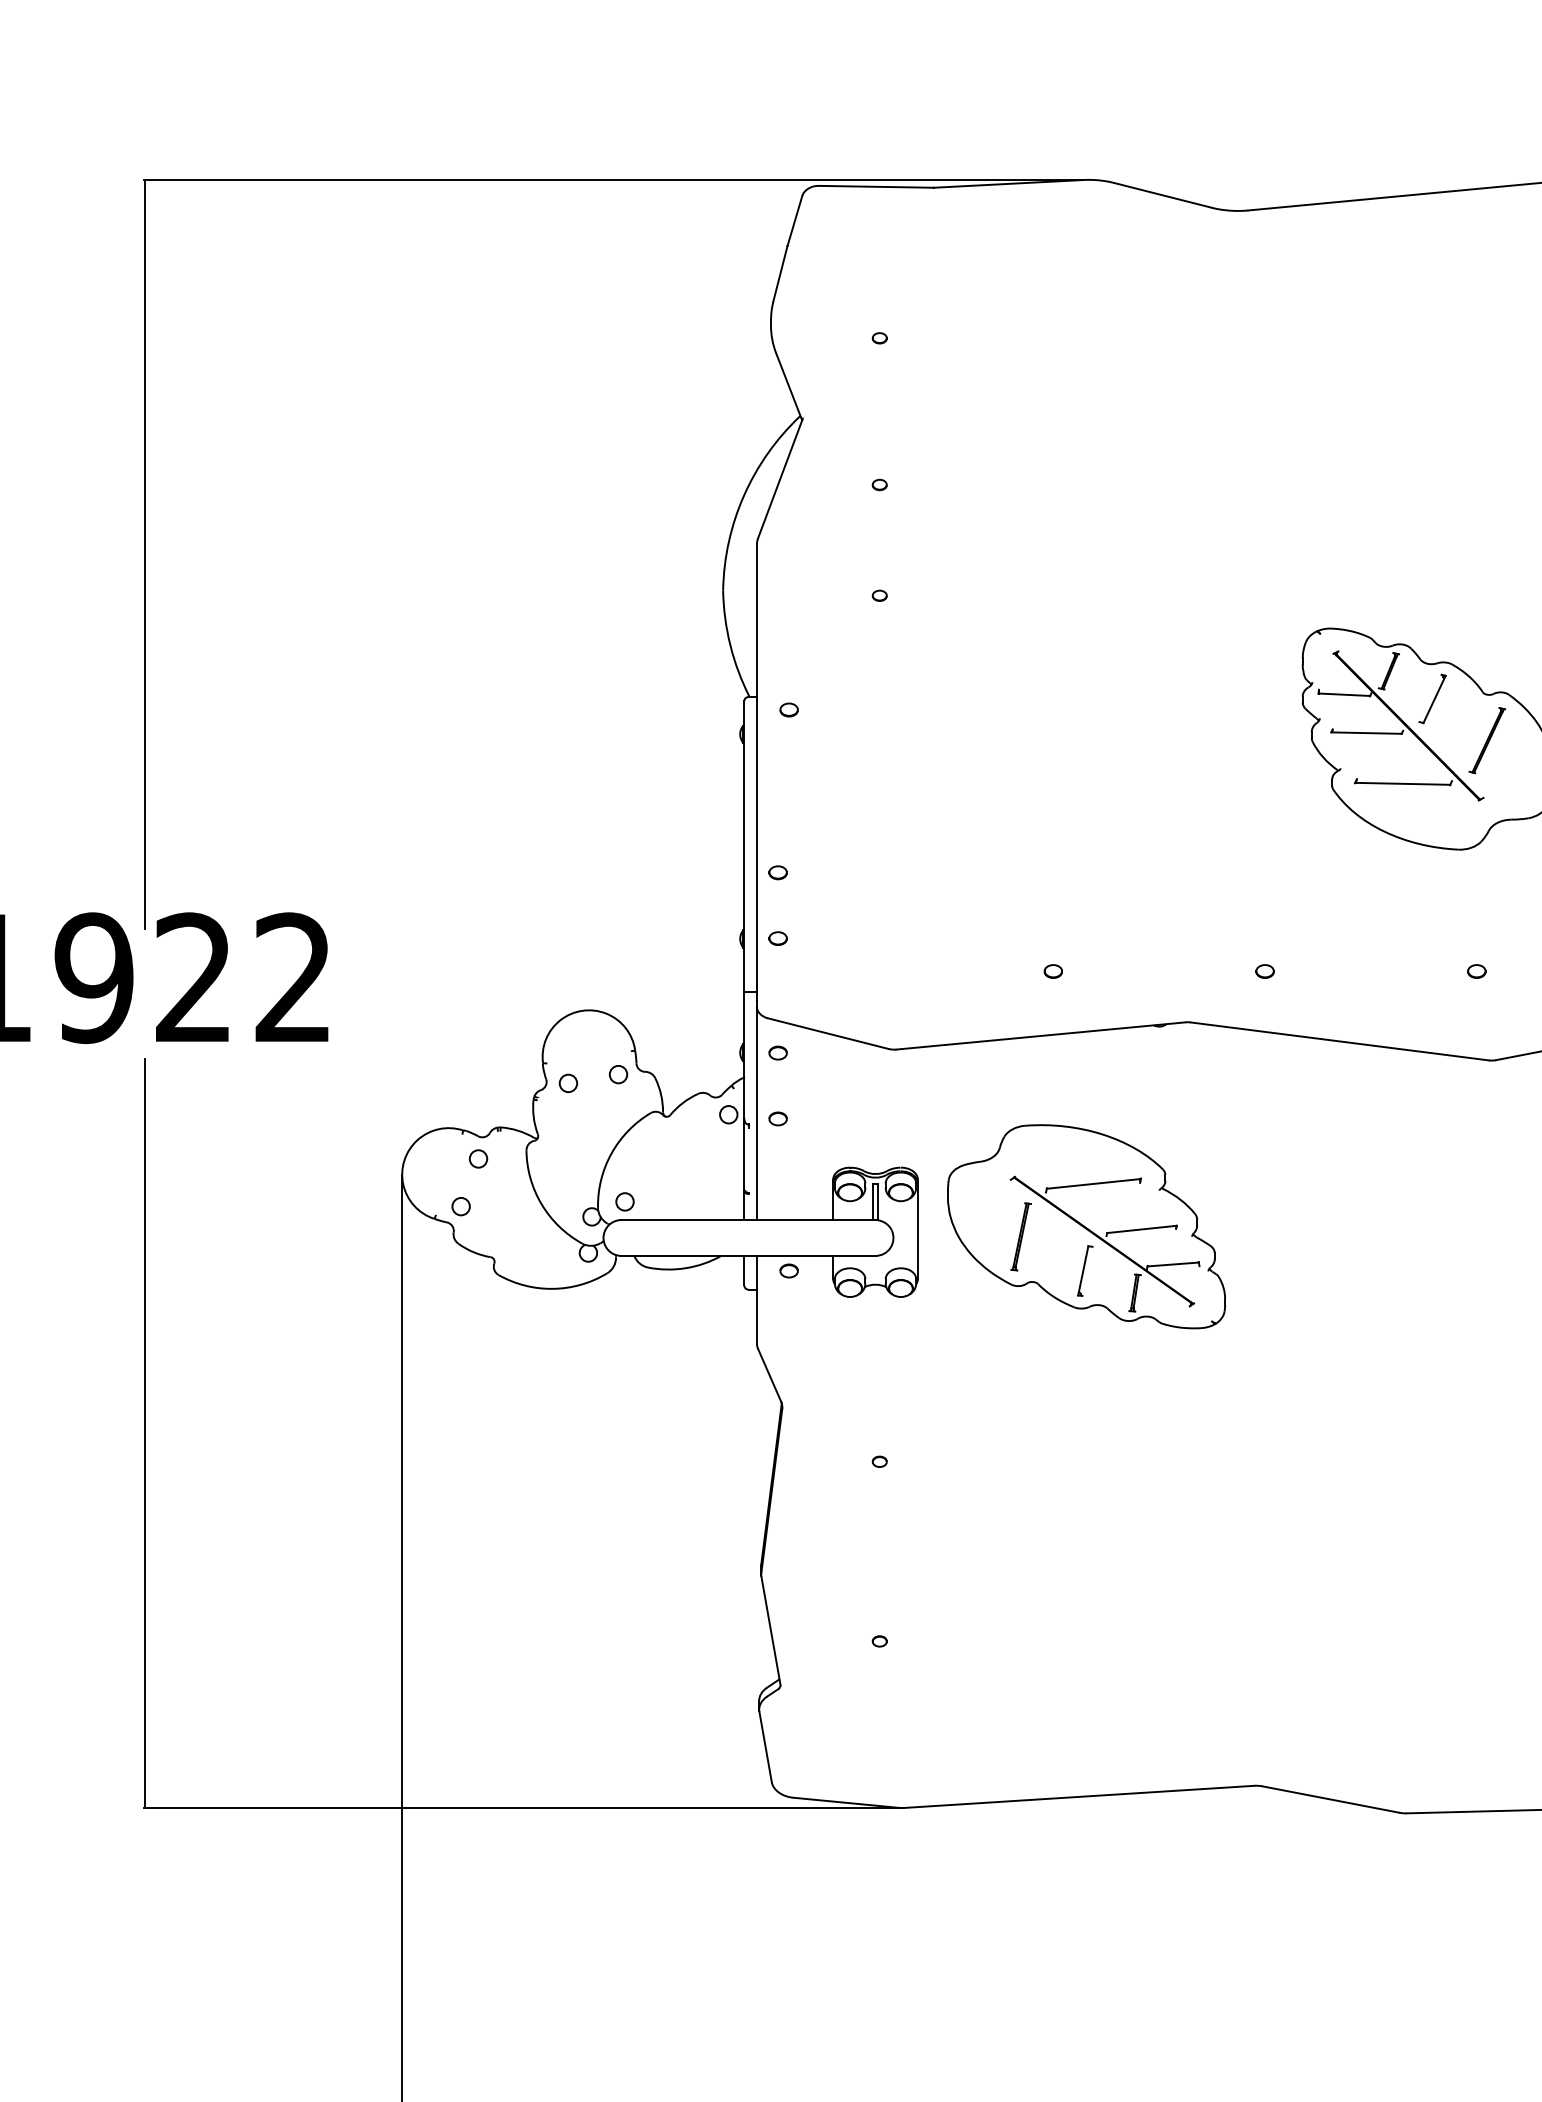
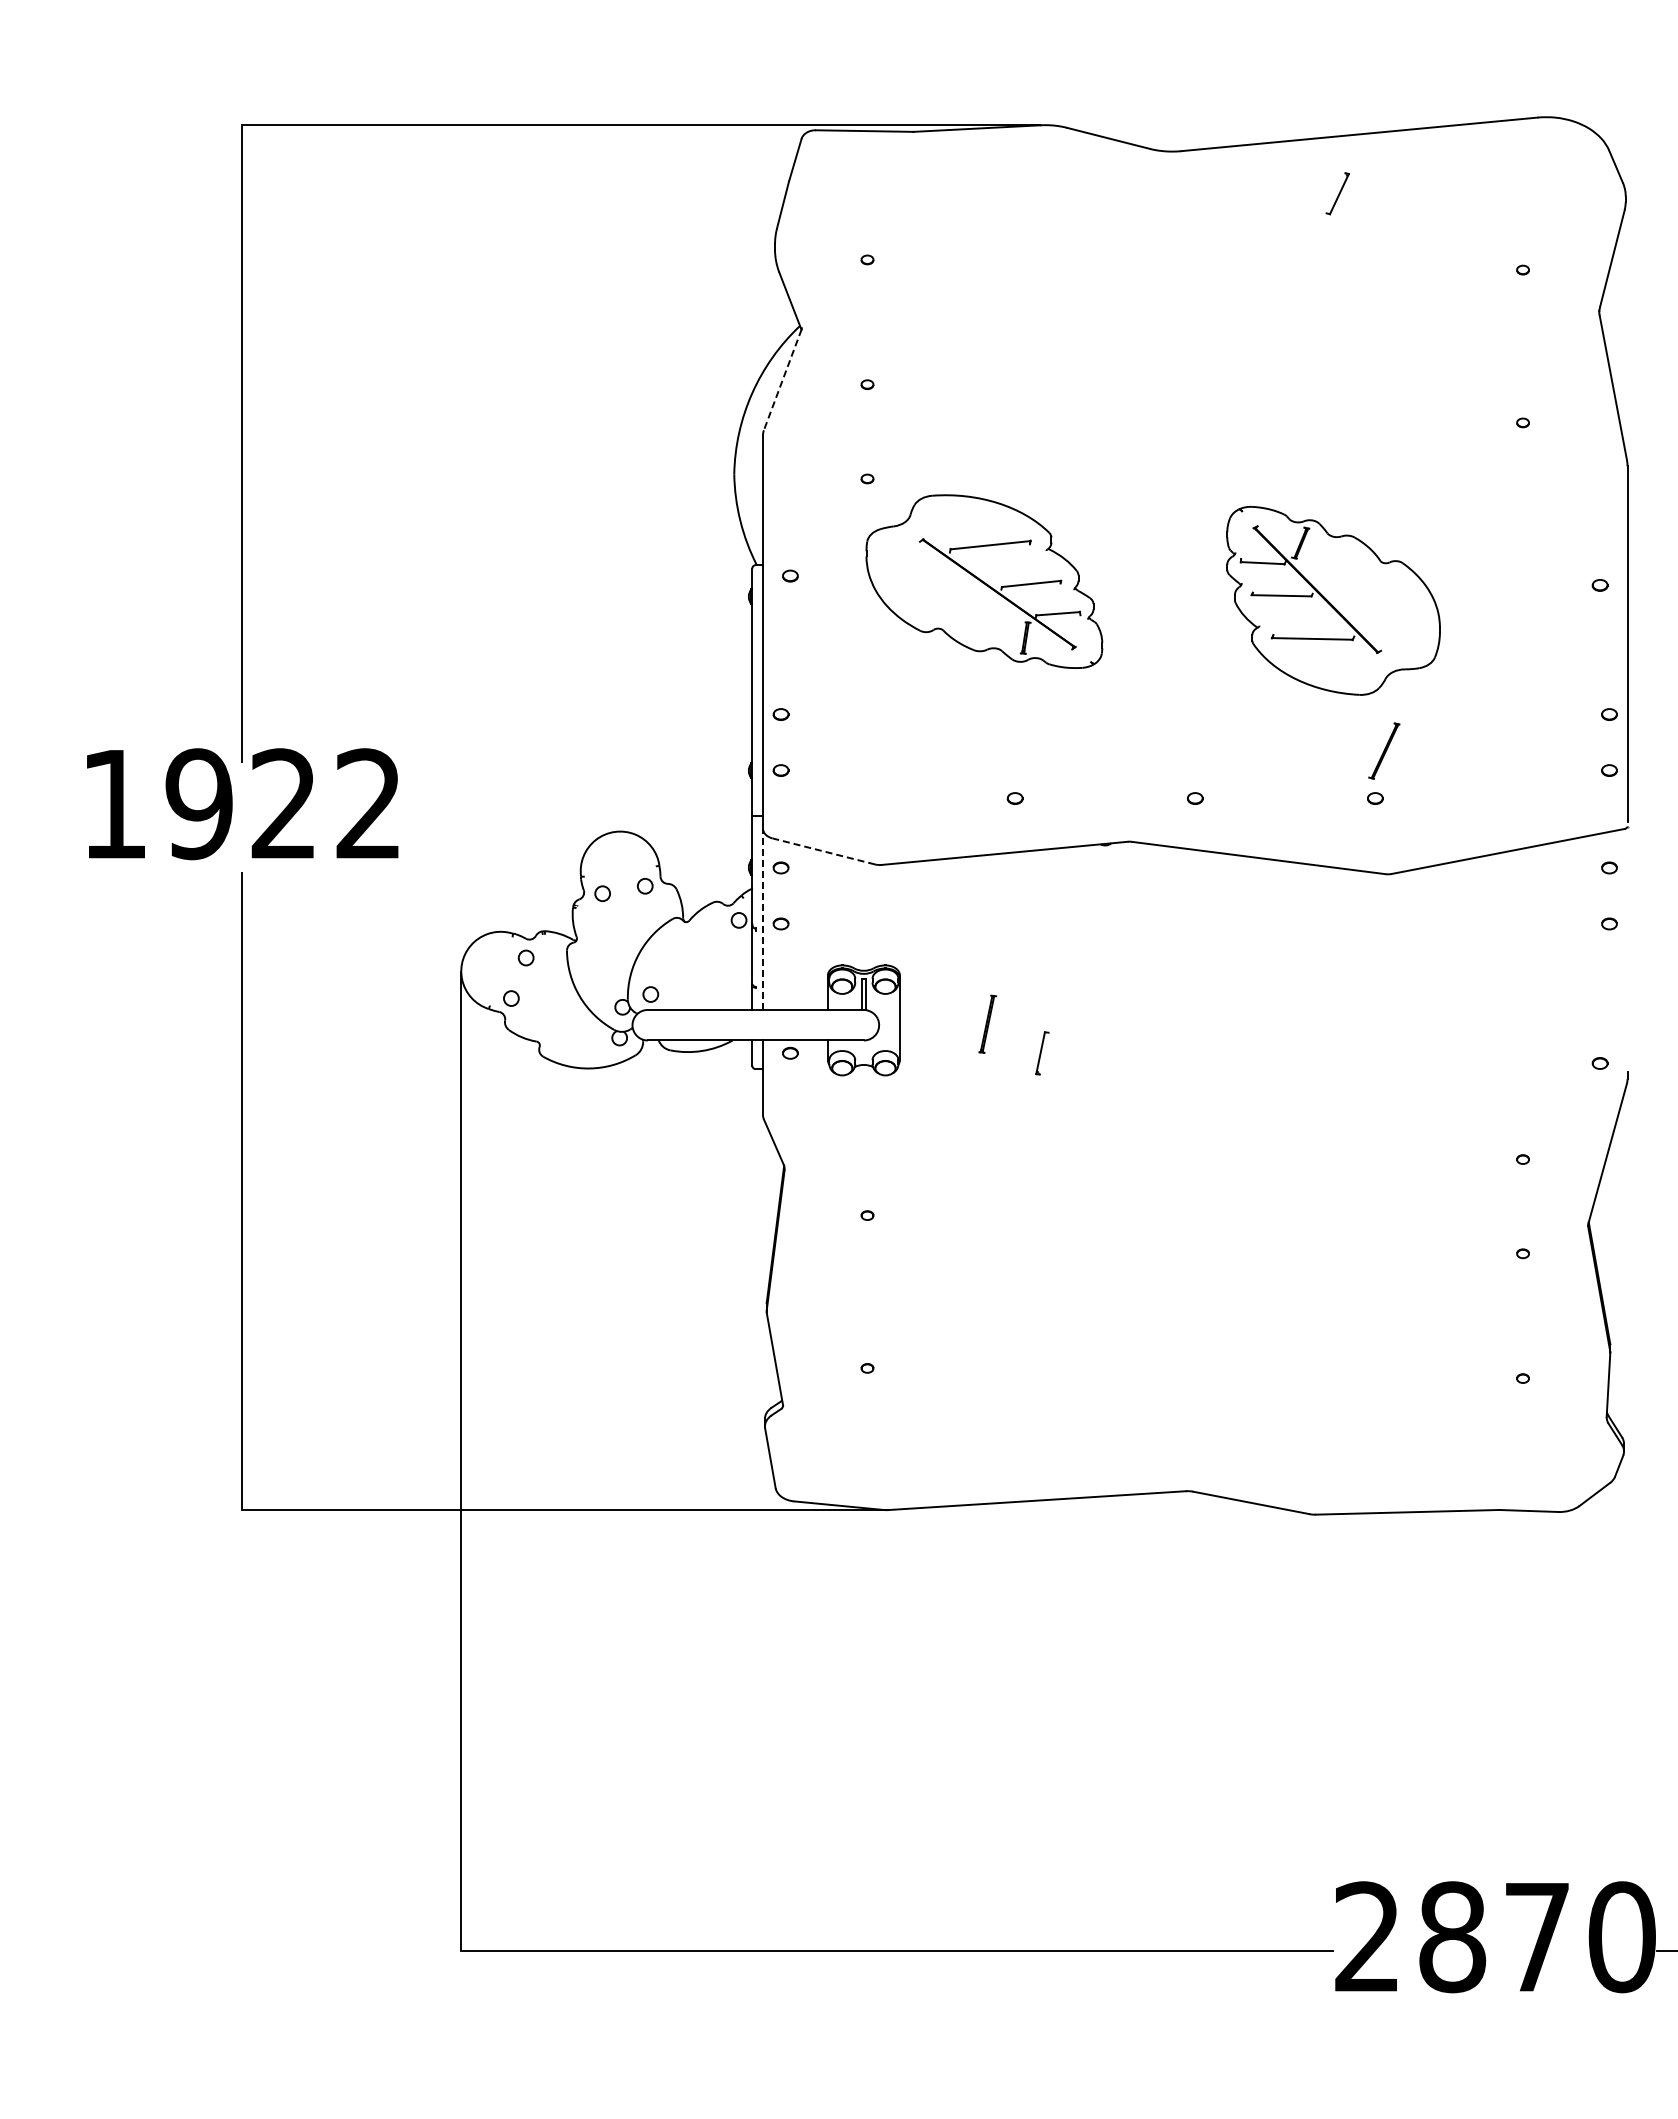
line: (779, 478) -> (782, 379), solid -> dashed
part: (1432, 698) -> (1337, 193), moved
part: (1487, 739) -> (1384, 750), moved
line: (828, 1033) -> (823, 851), solid -> dashed
line: (757, 1113) -> (763, 919), solid -> dashed
part: (1086, 1226) -> (984, 581), moved

